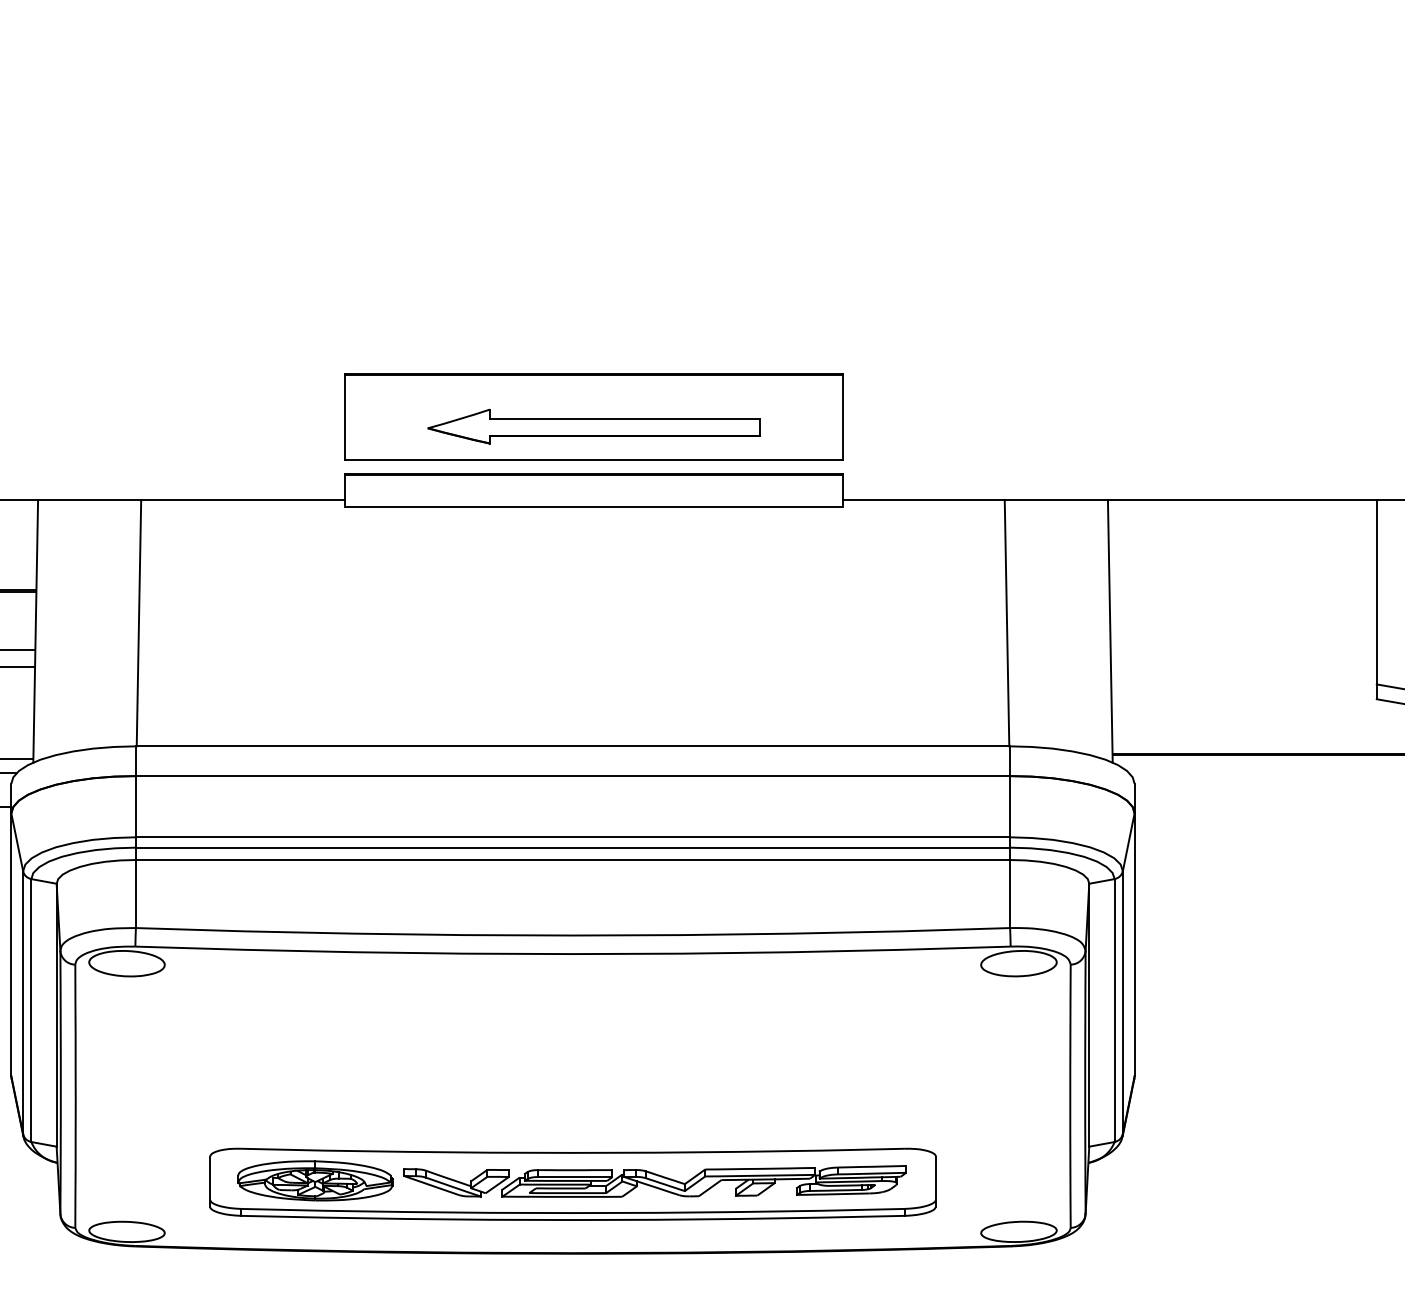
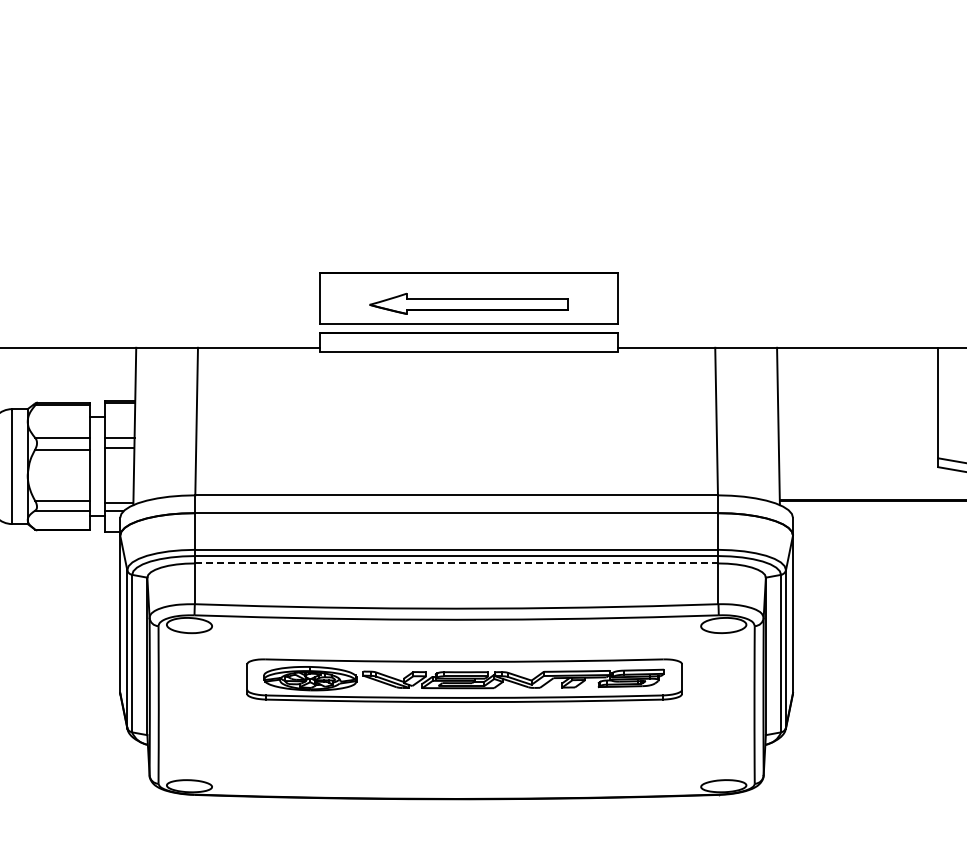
line: (572, 860) -> (456, 563), solid -> dashed
part: (572, 1183) -> (464, 680), moved

